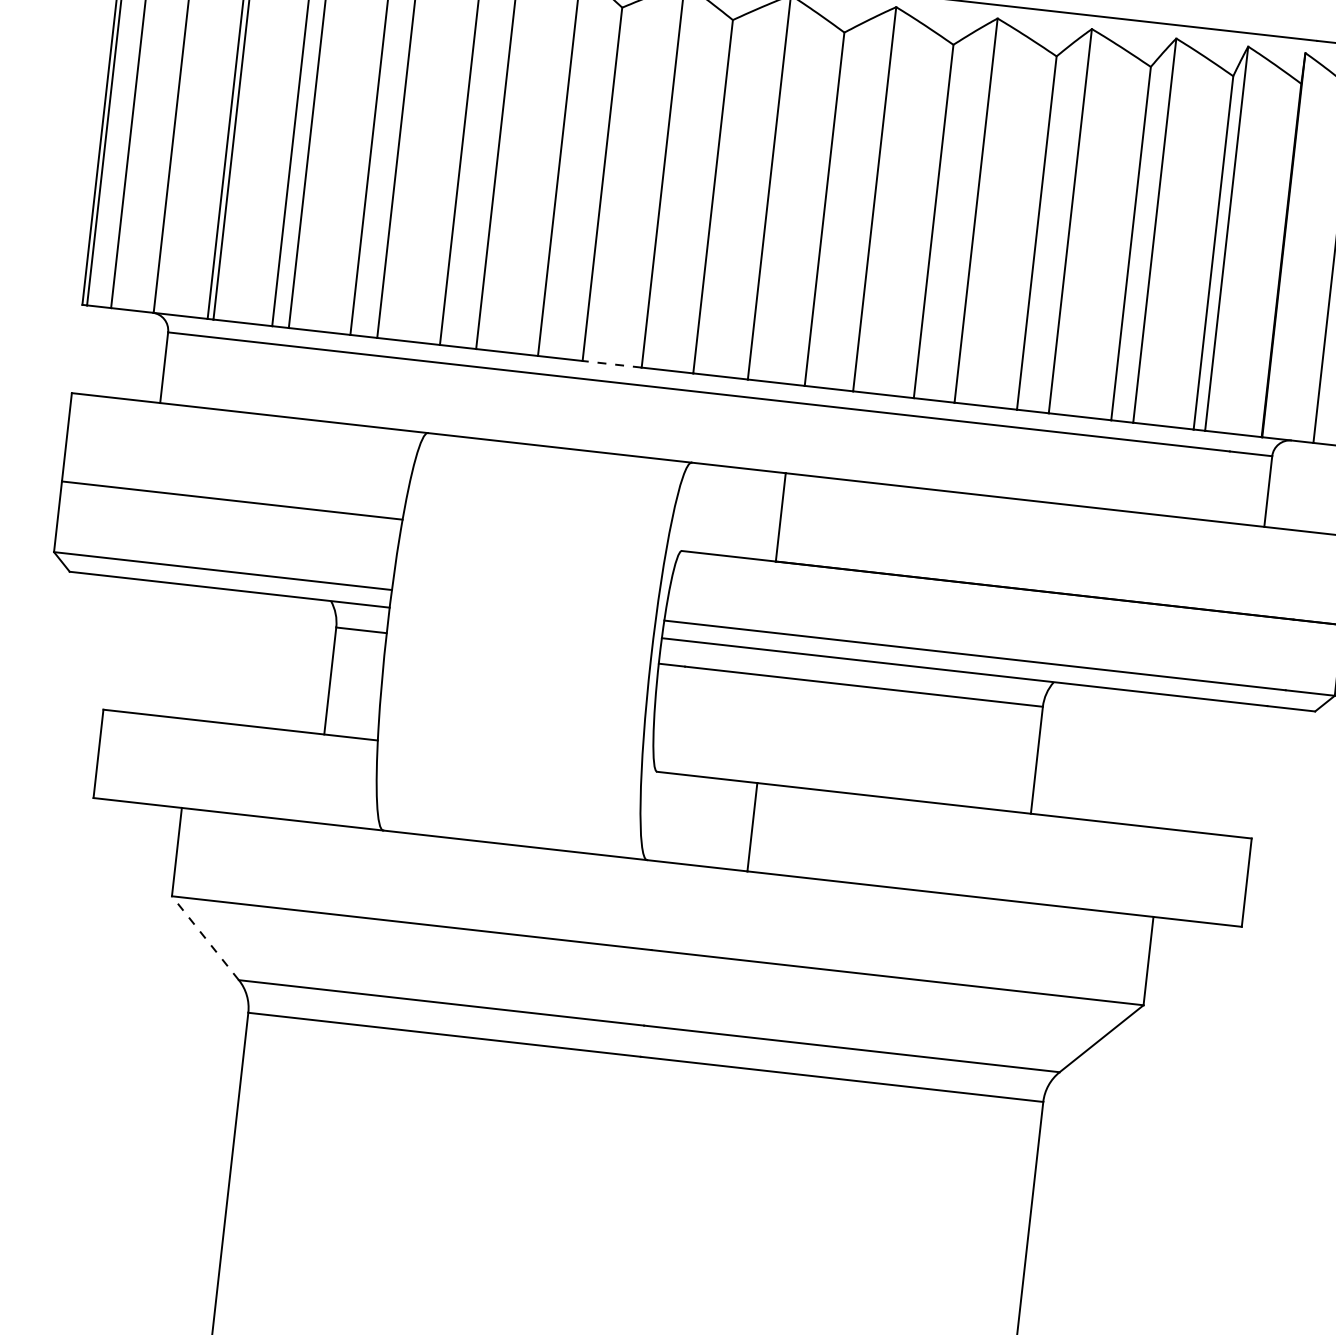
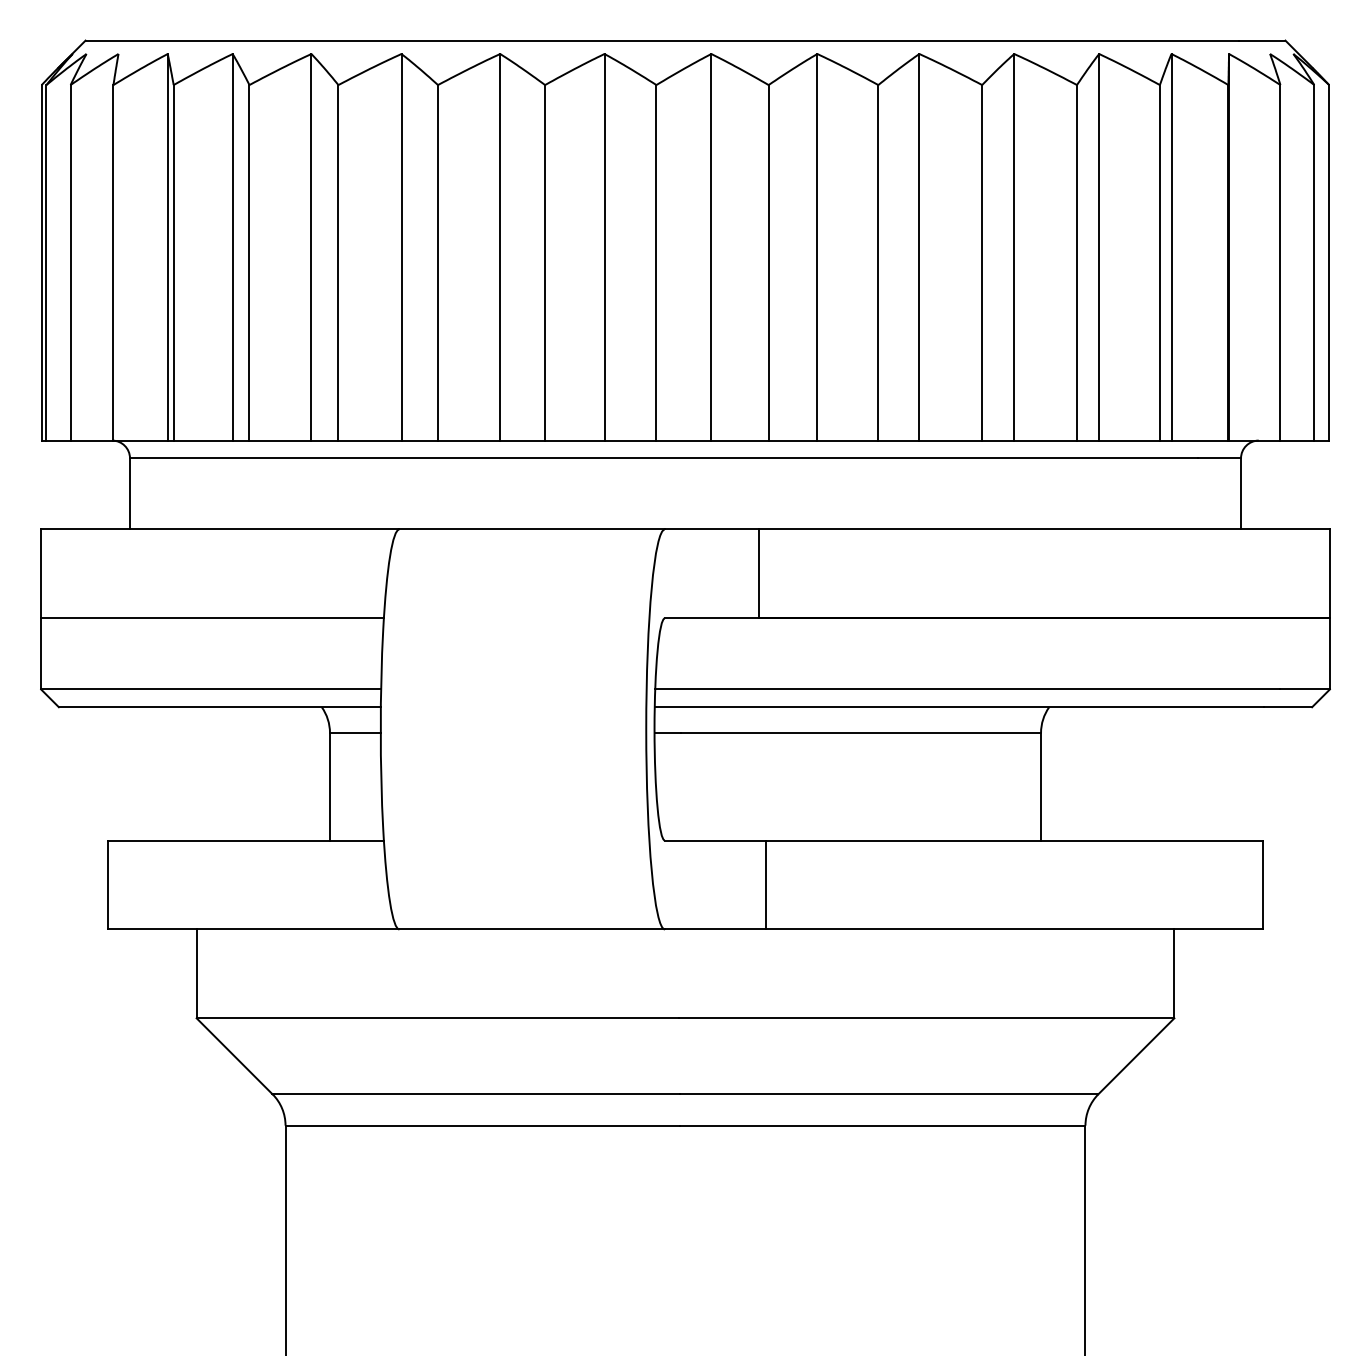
line: (611, 364) -> (574, 440), dashed -> solid
line: (205, 938) -> (234, 1056), dashed -> solid

